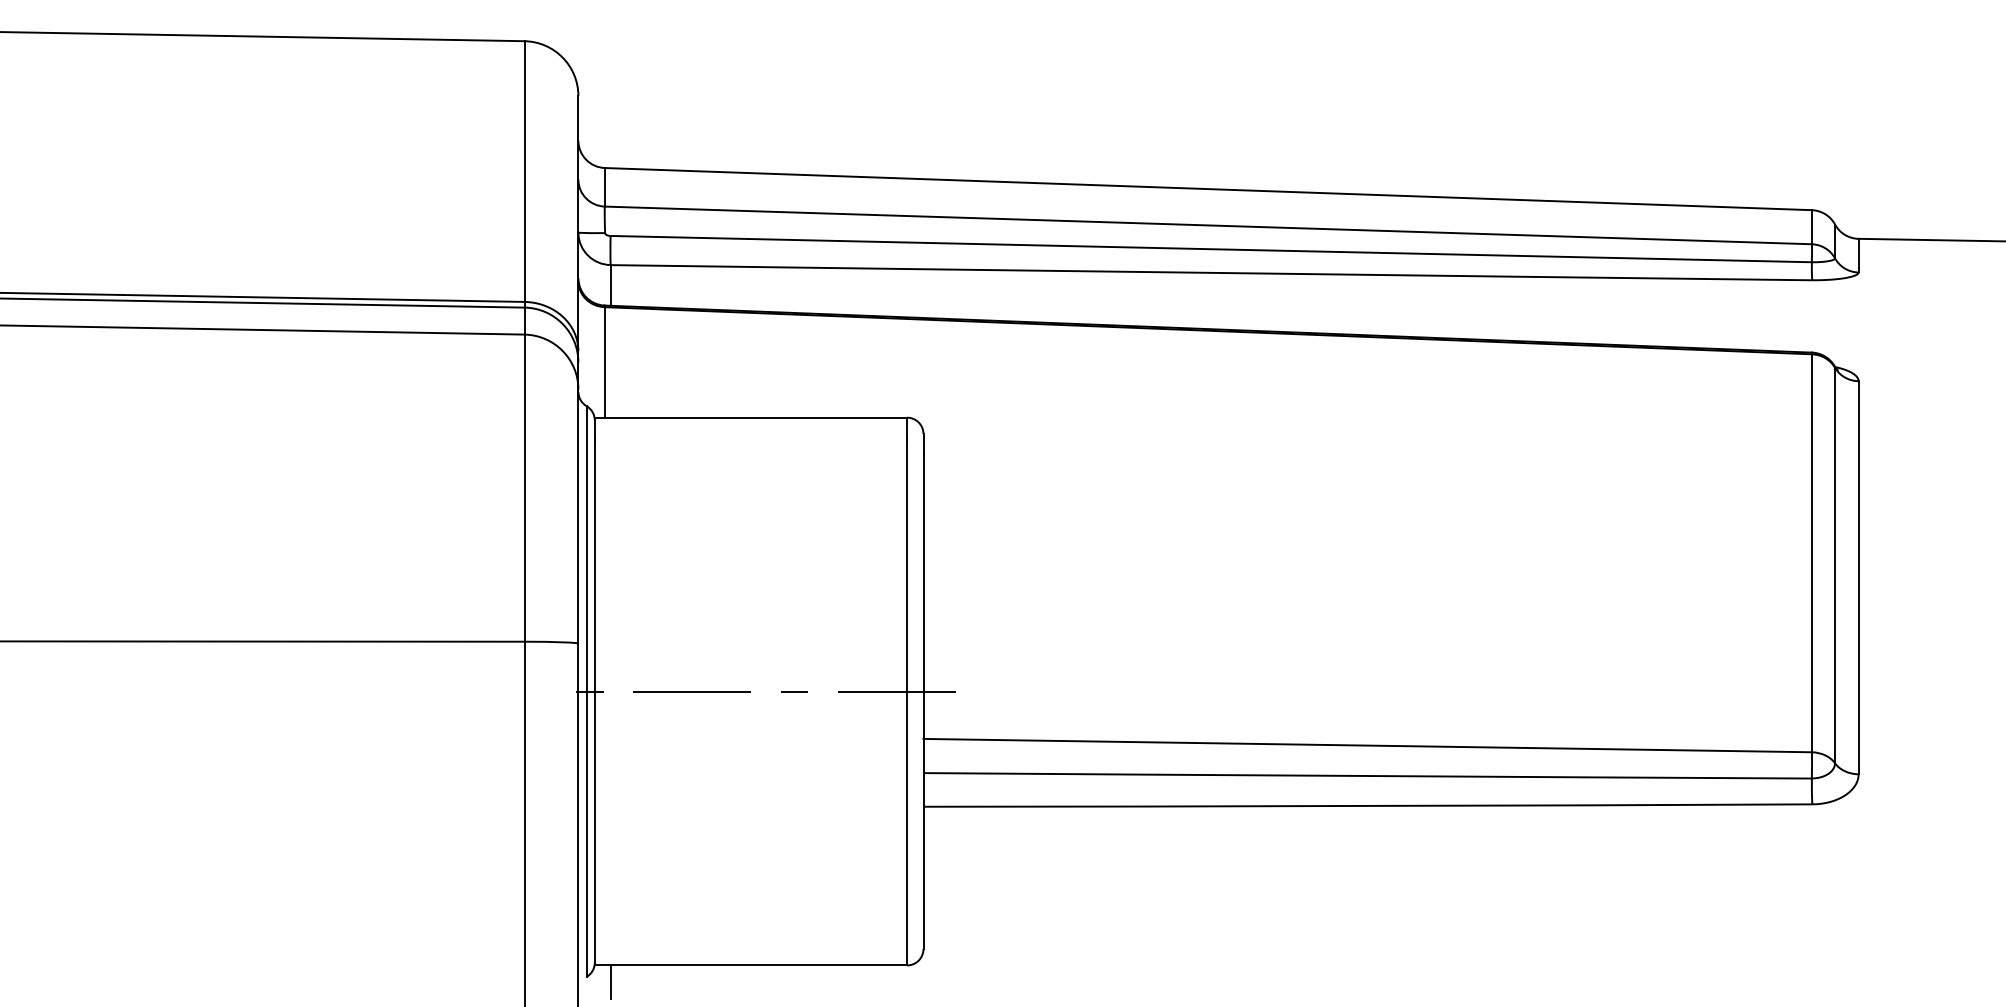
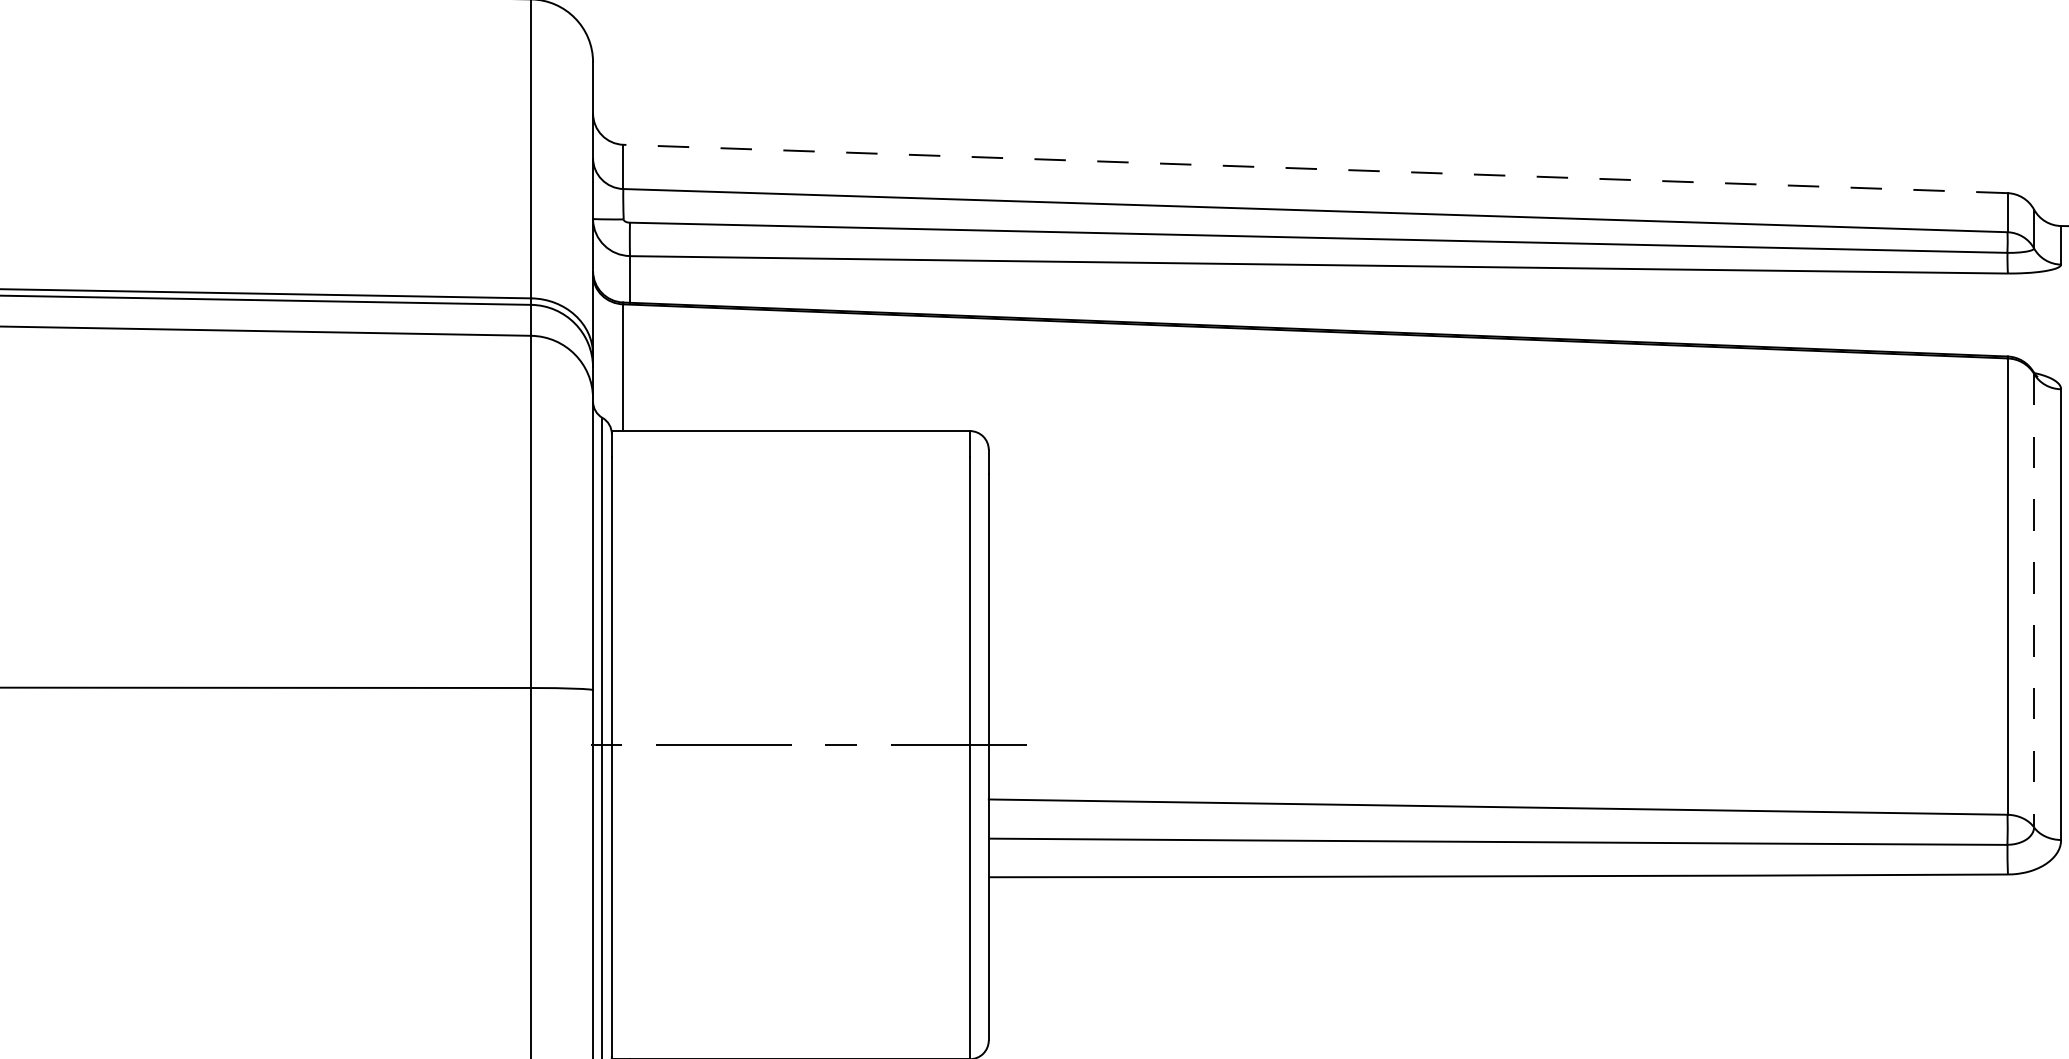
line: (1208, 189) -> (1315, 169), solid -> dashed
line: (1835, 565) -> (2034, 600), solid -> dashed

